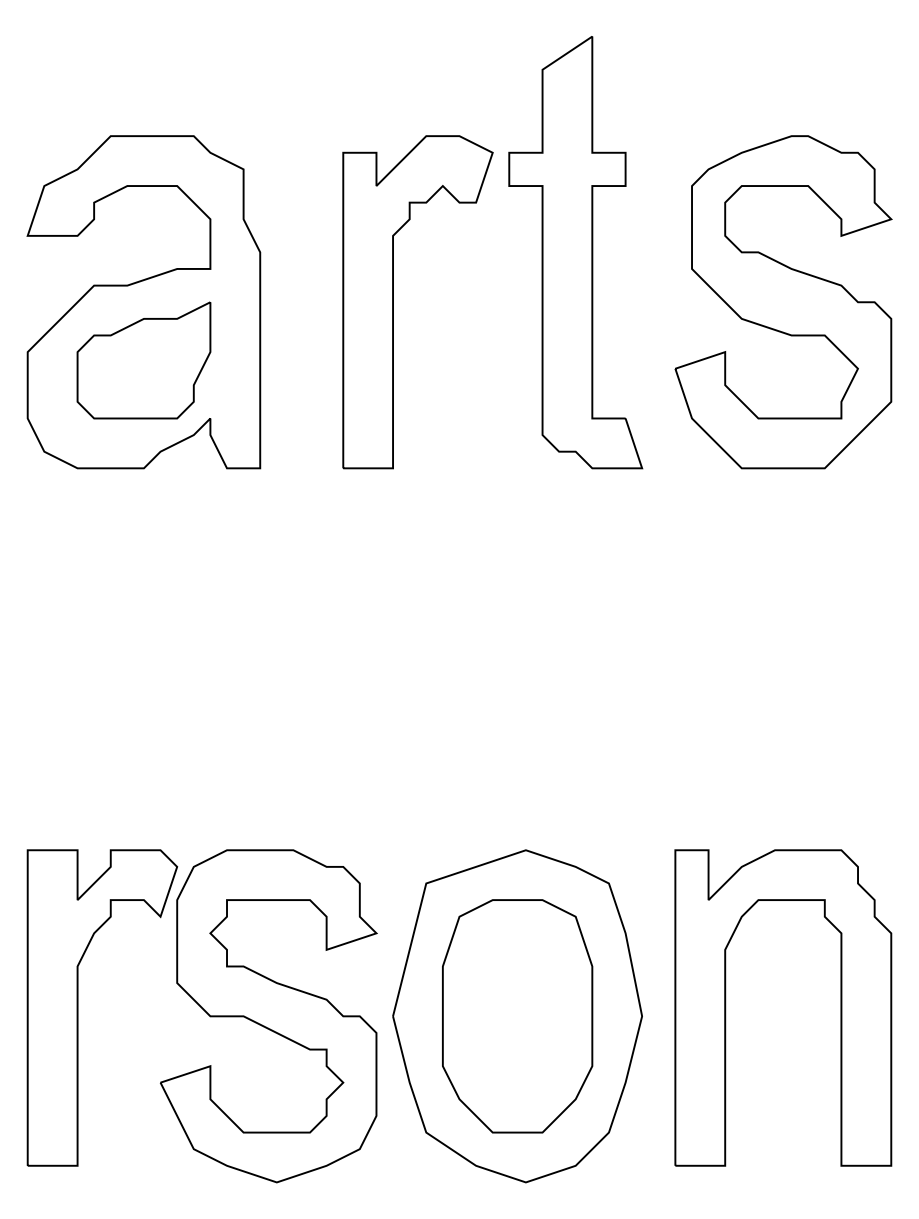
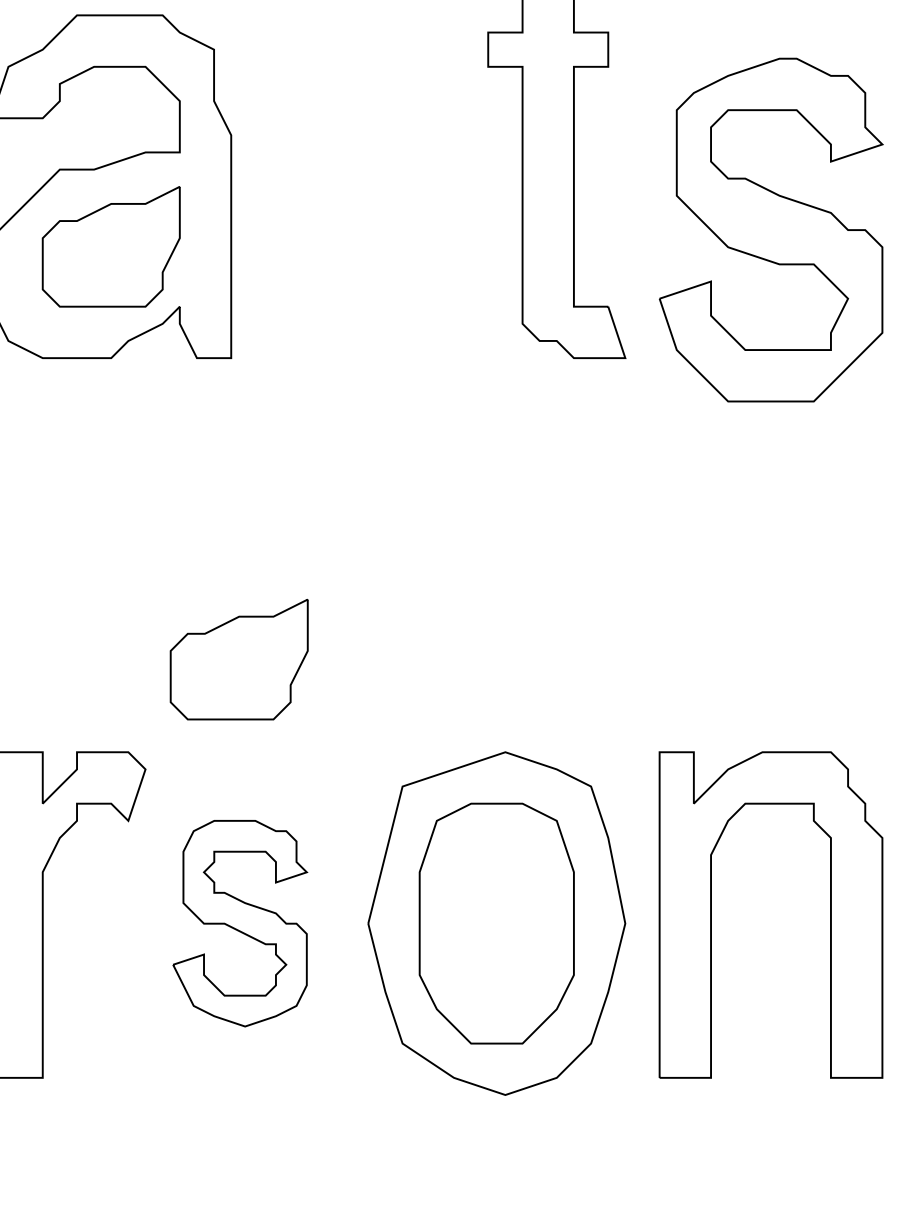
part: (393, 302) -> (368, 187), removed
part: (783, 302) -> (771, 230), moved
part: (267, 760) -> (238, 659), added
part: (268, 1016) -> (239, 923), size x0.6

